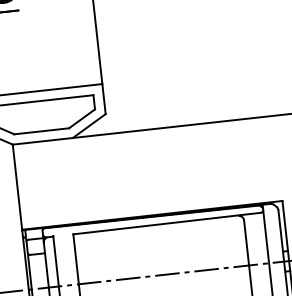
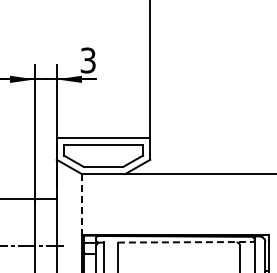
line: (16, 188) -> (81, 205), solid -> dashed
line: (167, 223) -> (185, 242), solid -> dashed

